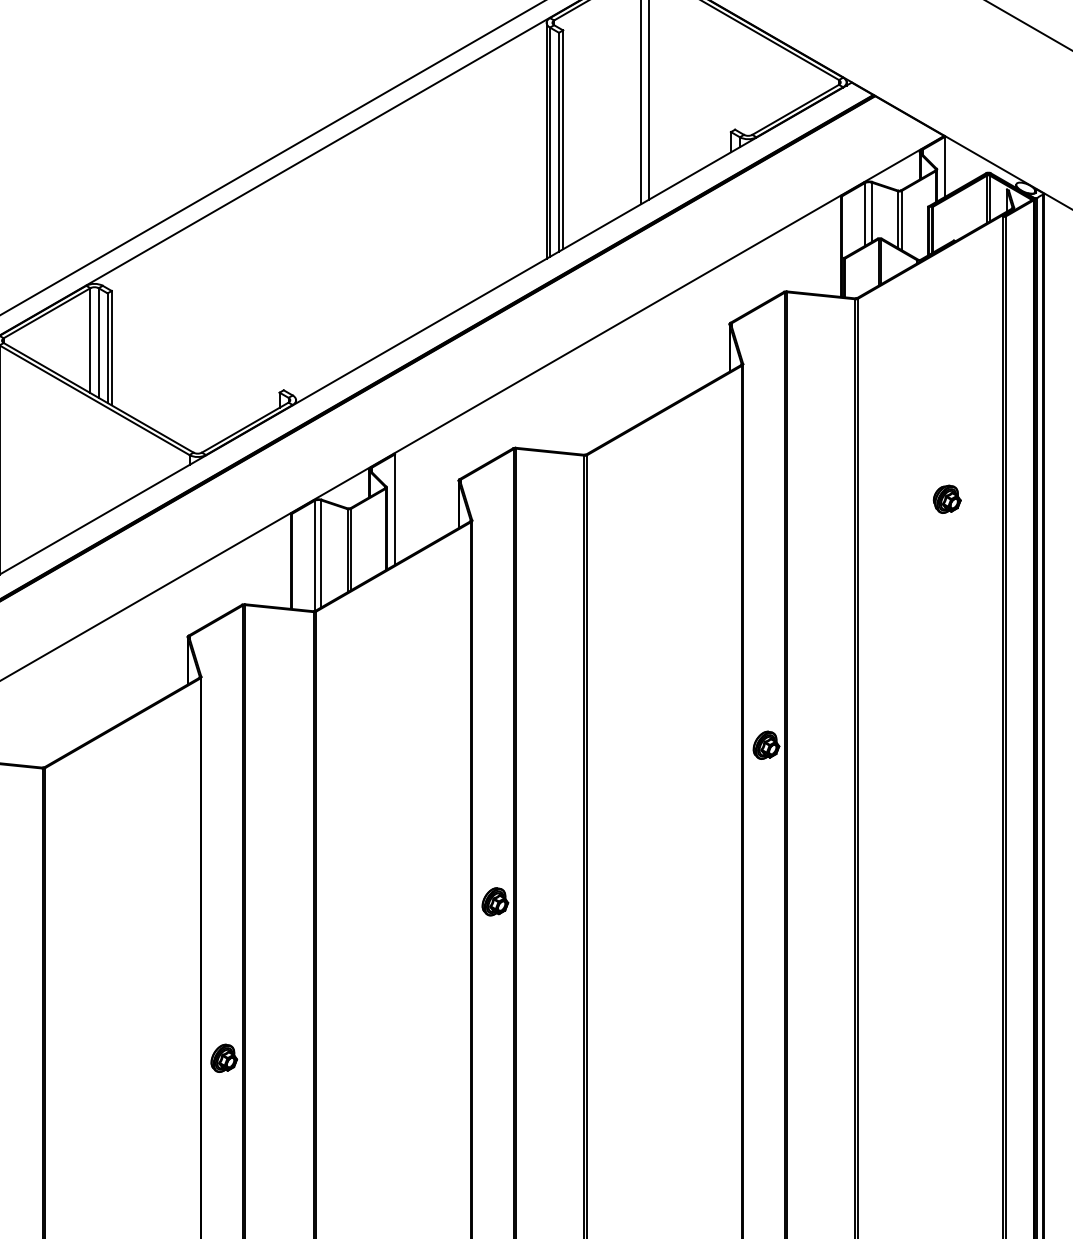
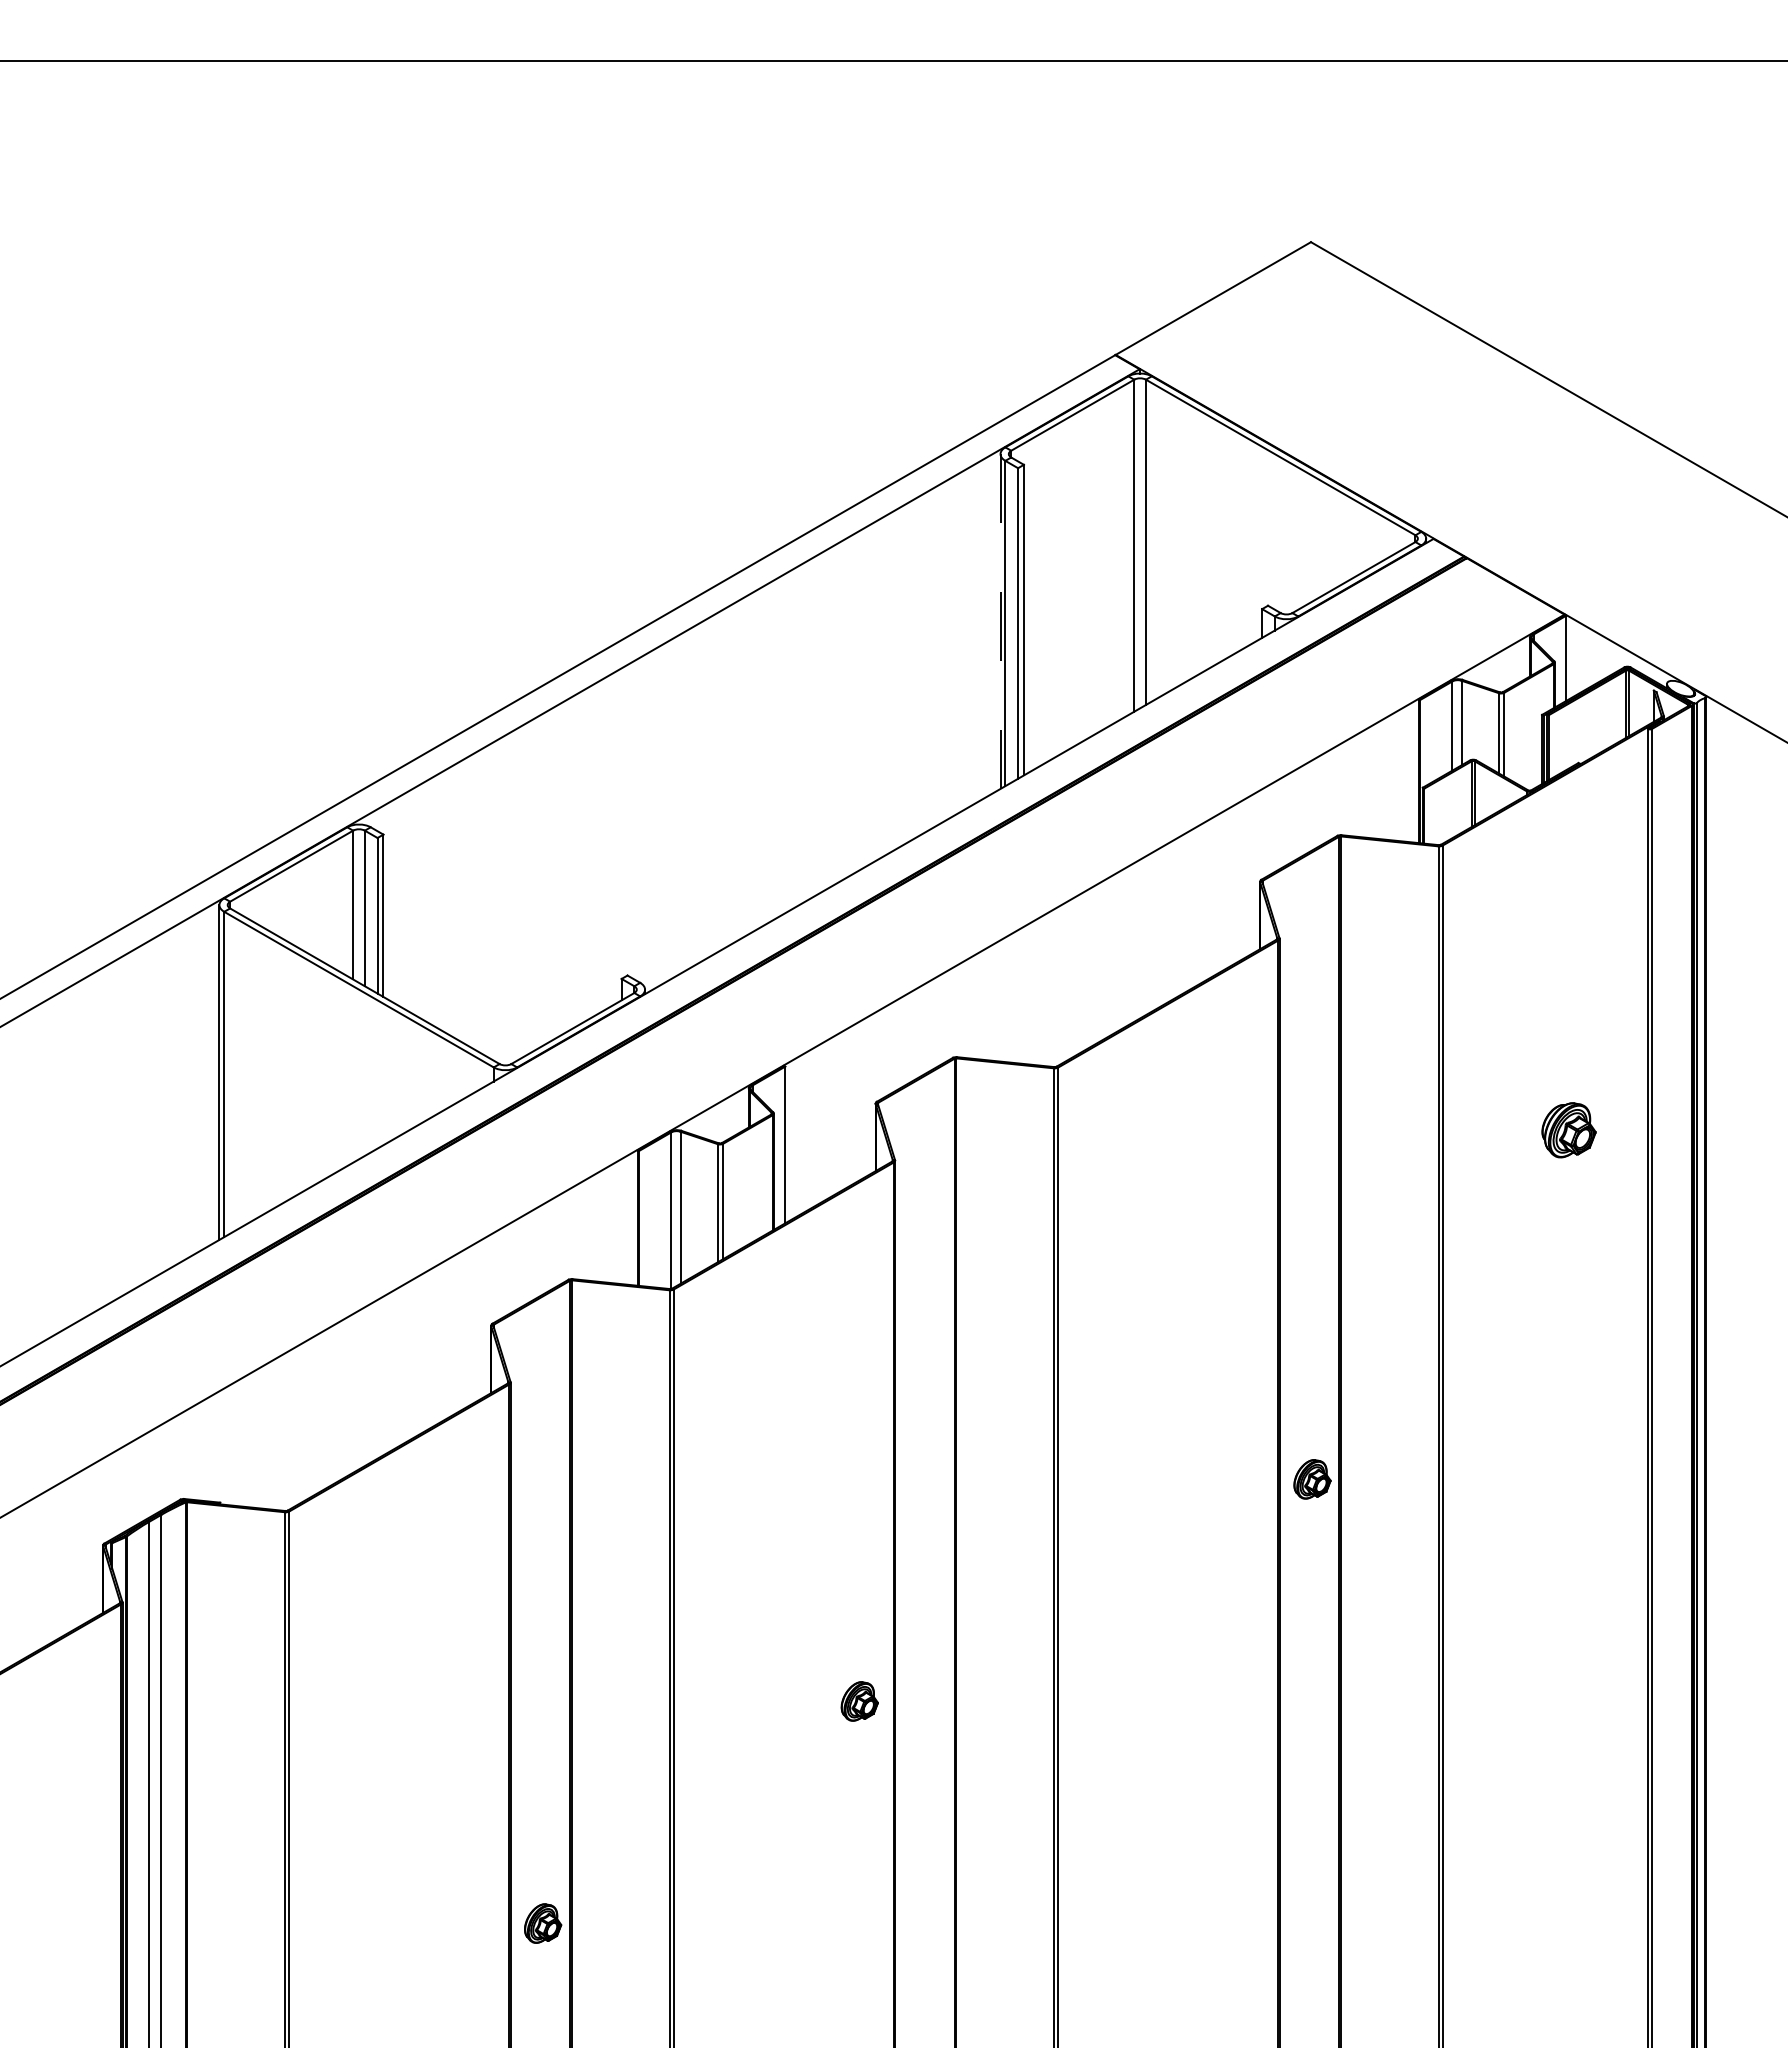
line: (546, 141) -> (1000, 622), solid -> dashed
part: (946, 499) -> (1568, 1130), size x1.4
part: (495, 901) -> (859, 1701), moved

